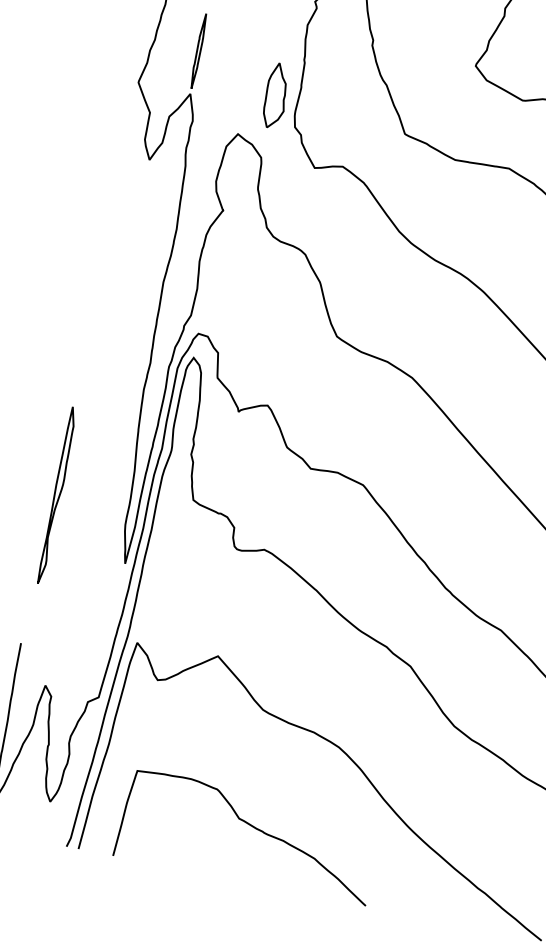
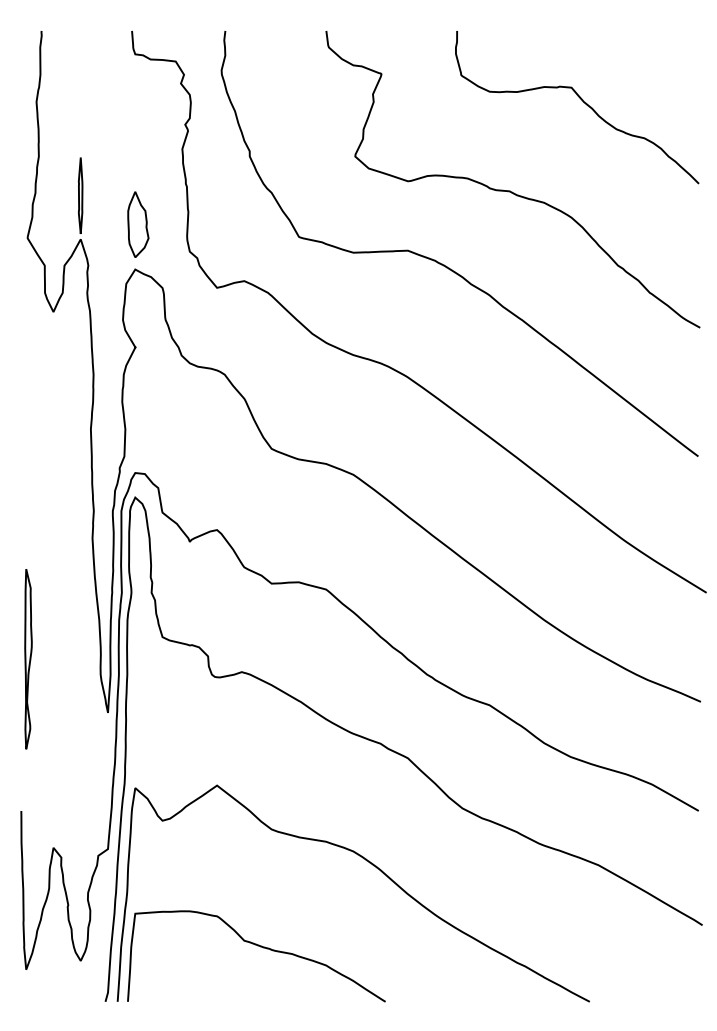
part: (276, 95) -> (138, 224), moved
curve: (253, 828) -> (260, 947), moved

